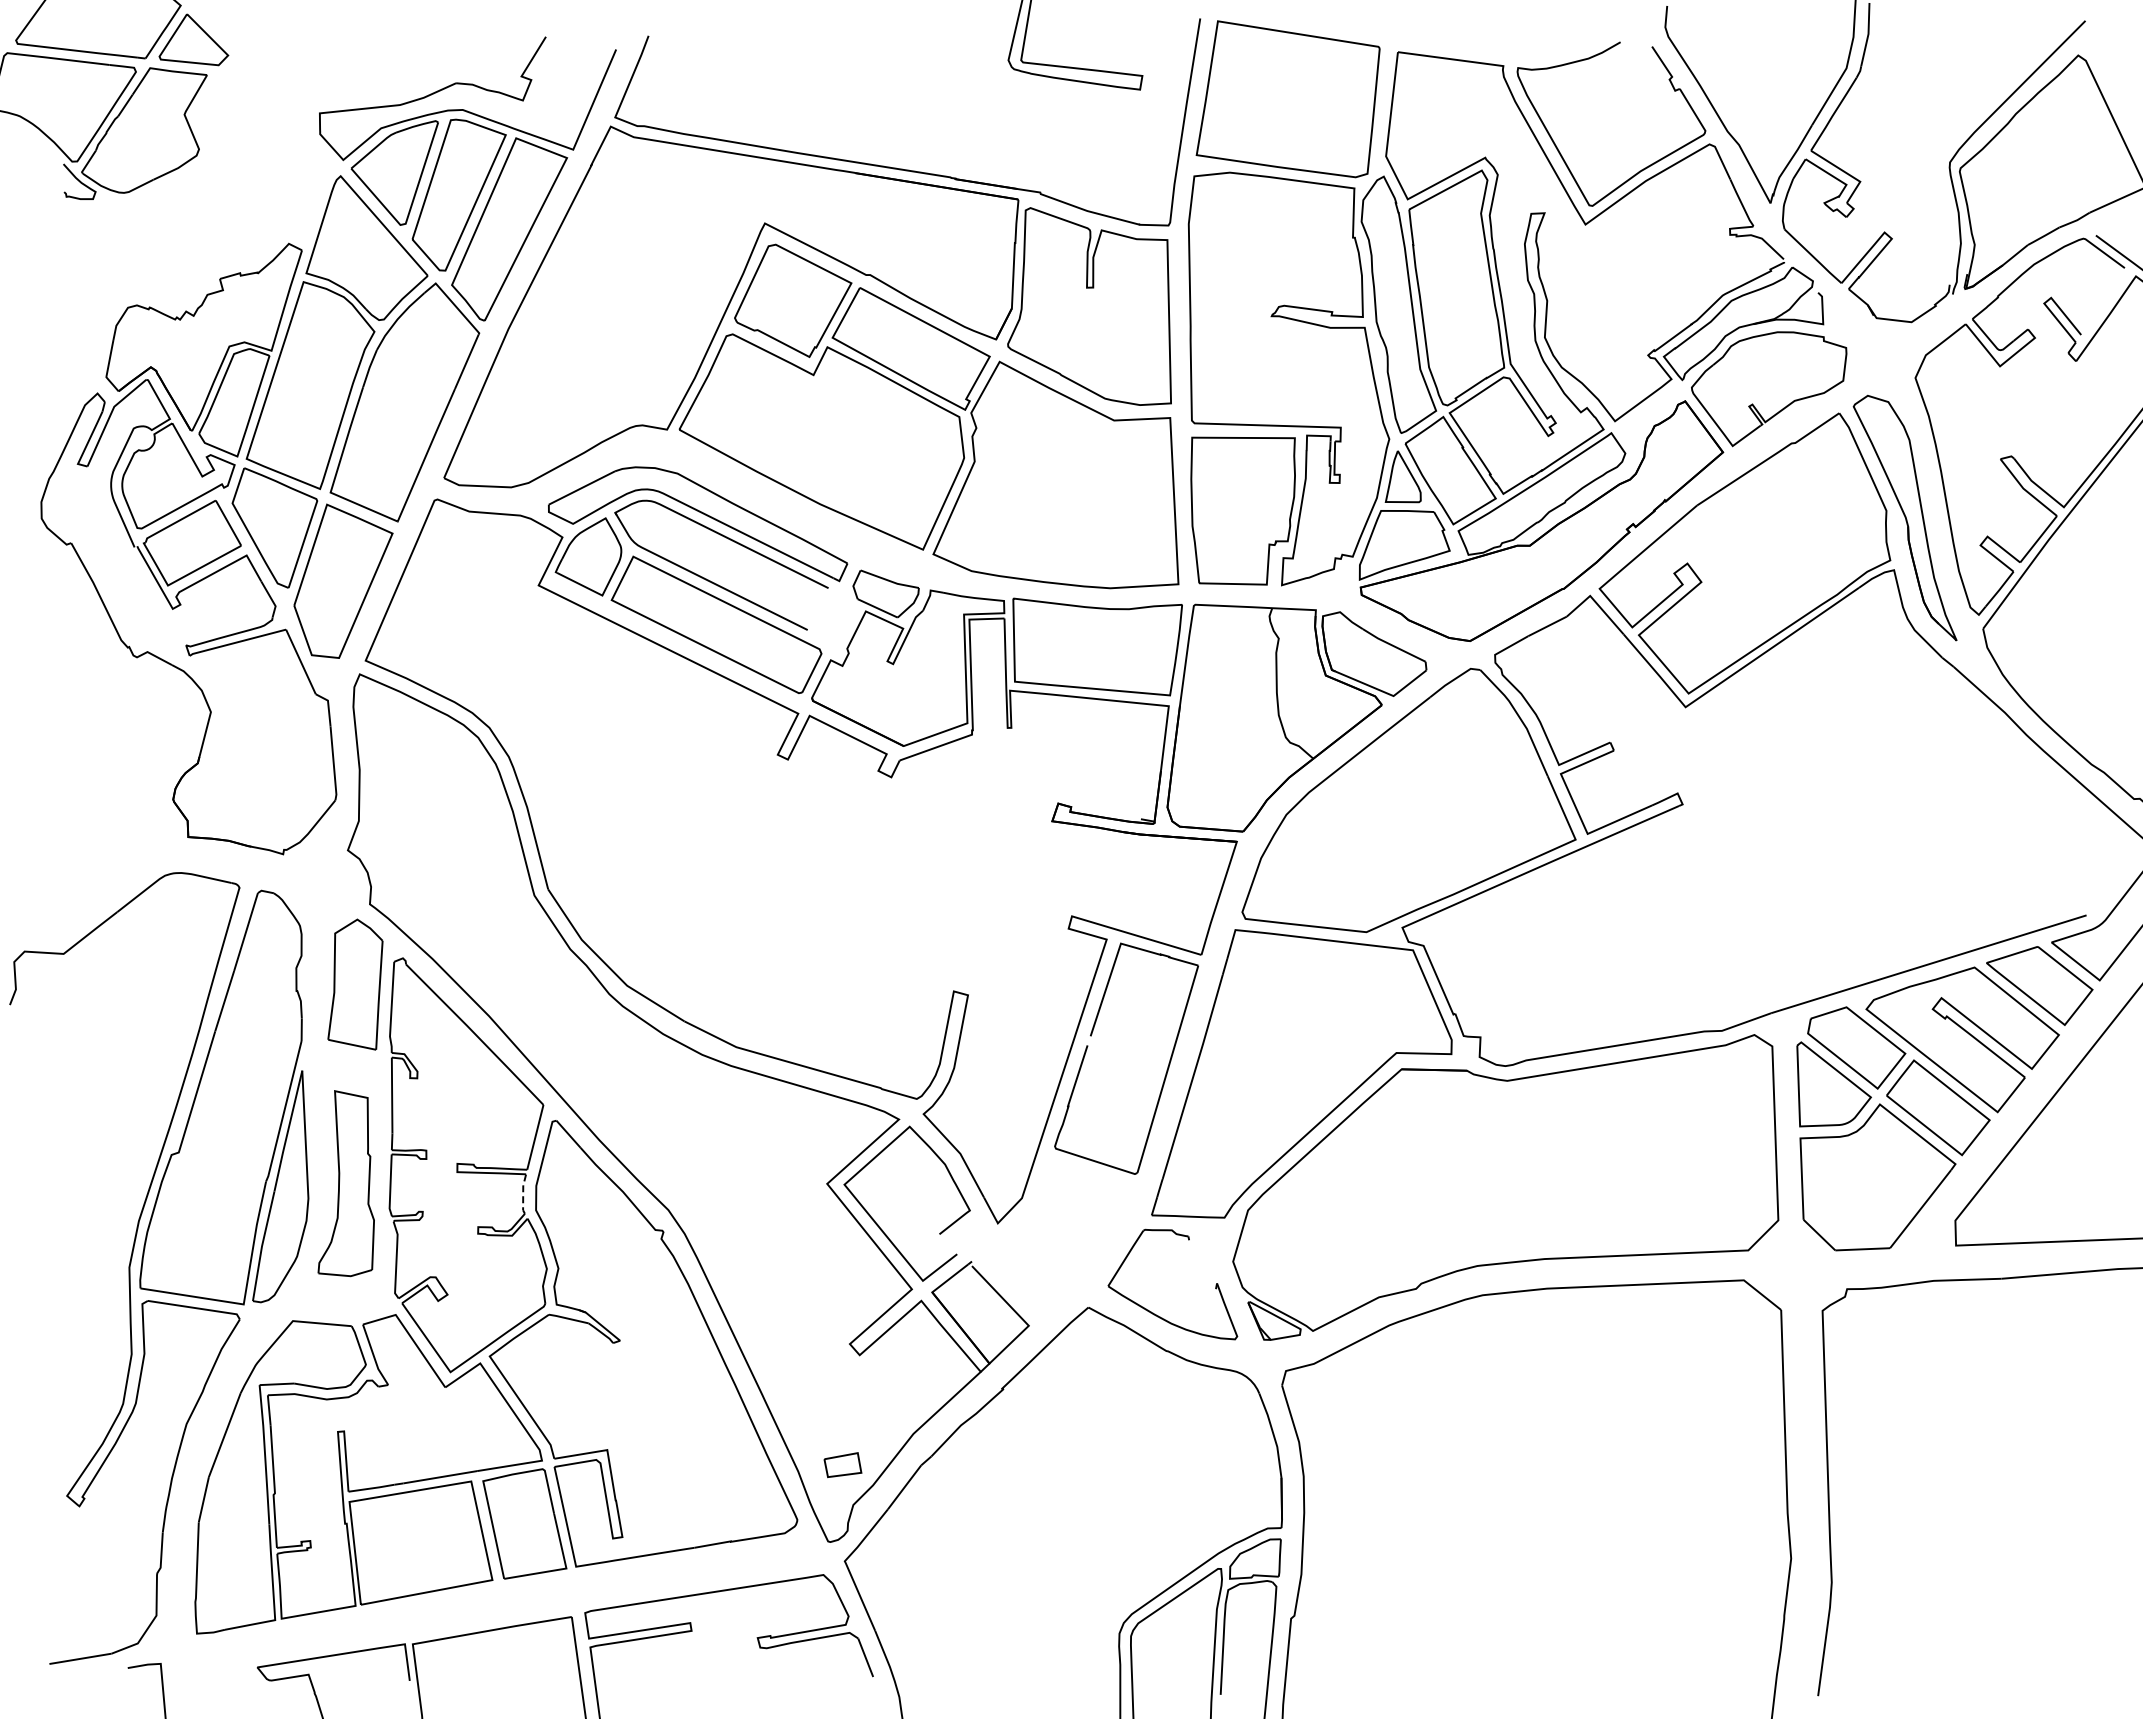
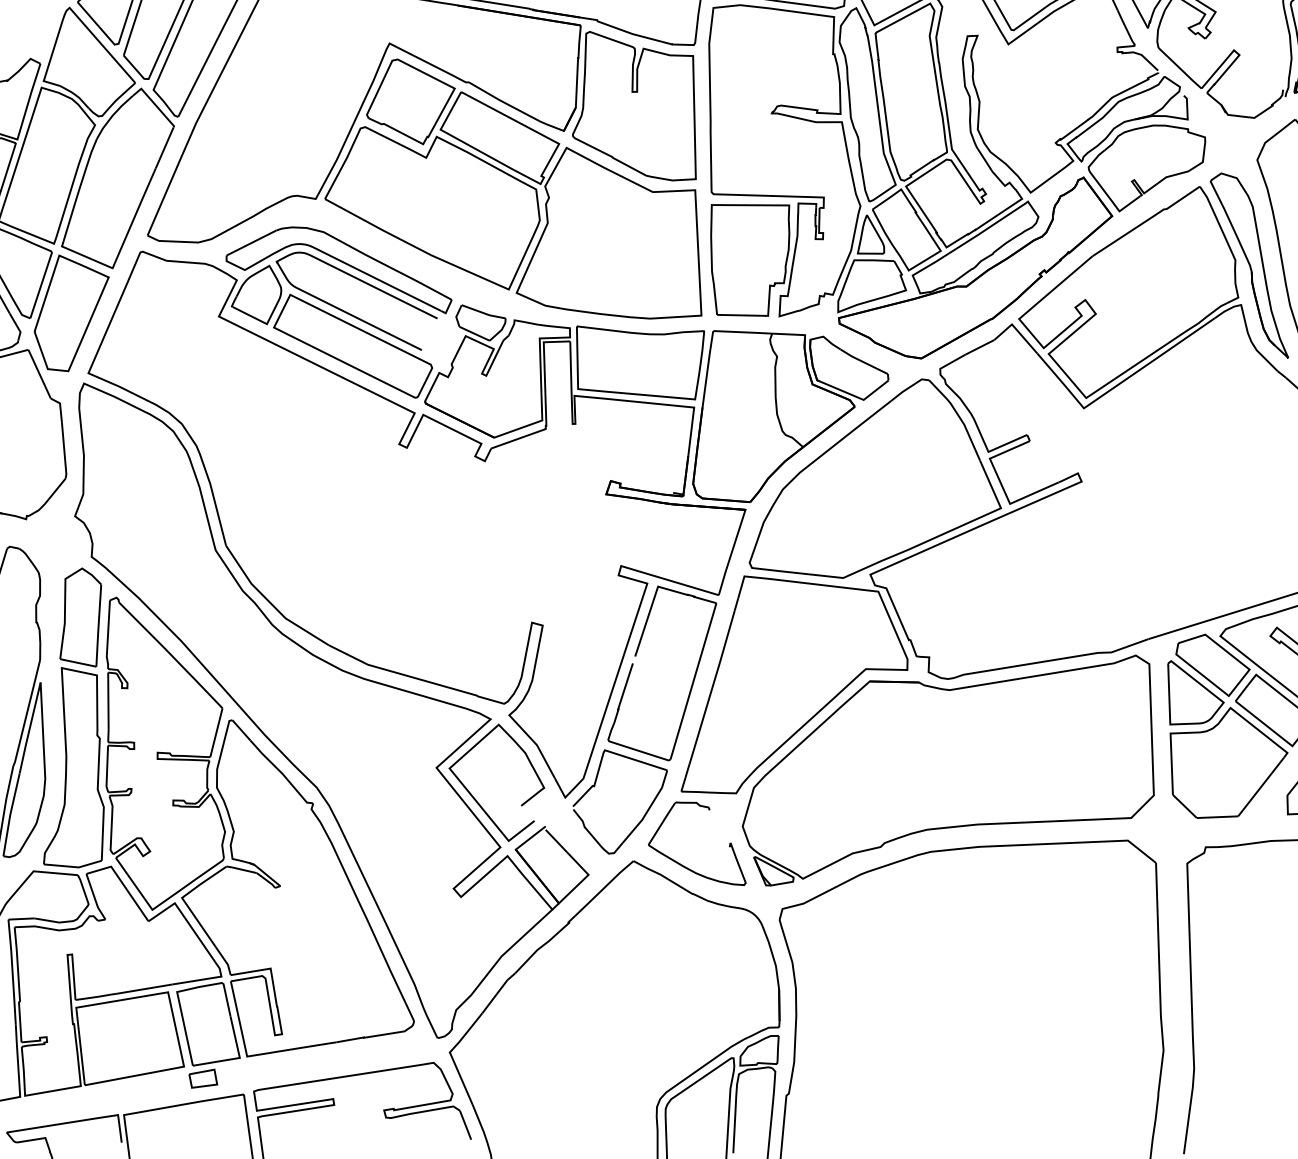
part: (345, 1183) -> (73, 767), size x1.43
line: (523, 1193) -> (207, 775), dashed -> solid
part: (1102, 1246) -> (644, 815), added
part: (842, 1465) -> (202, 1079), moved

